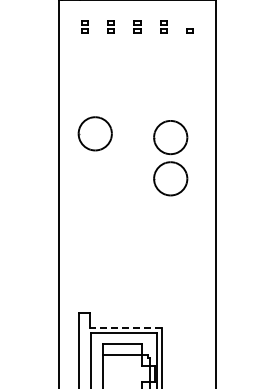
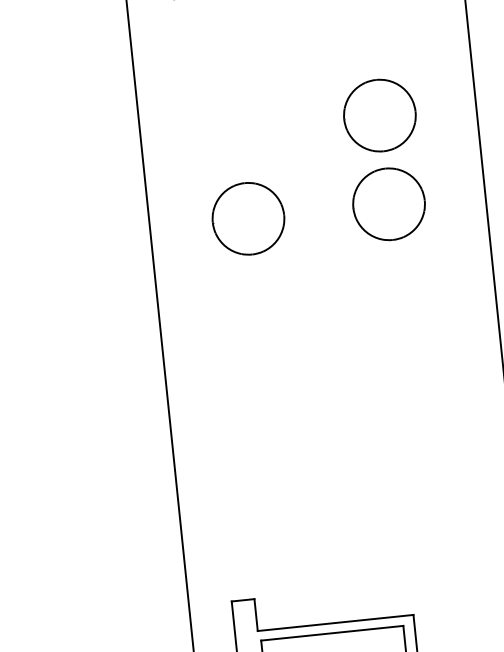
part: (94, 133) -> (246, 218), moved
part: (170, 158) -> (384, 160), moved
line: (125, 328) -> (334, 623), dashed -> solid

